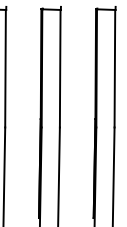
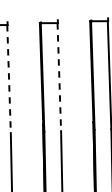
line: (5, 68) -> (8, 78), solid -> dashed
line: (60, 68) -> (59, 76), solid -> dashed

